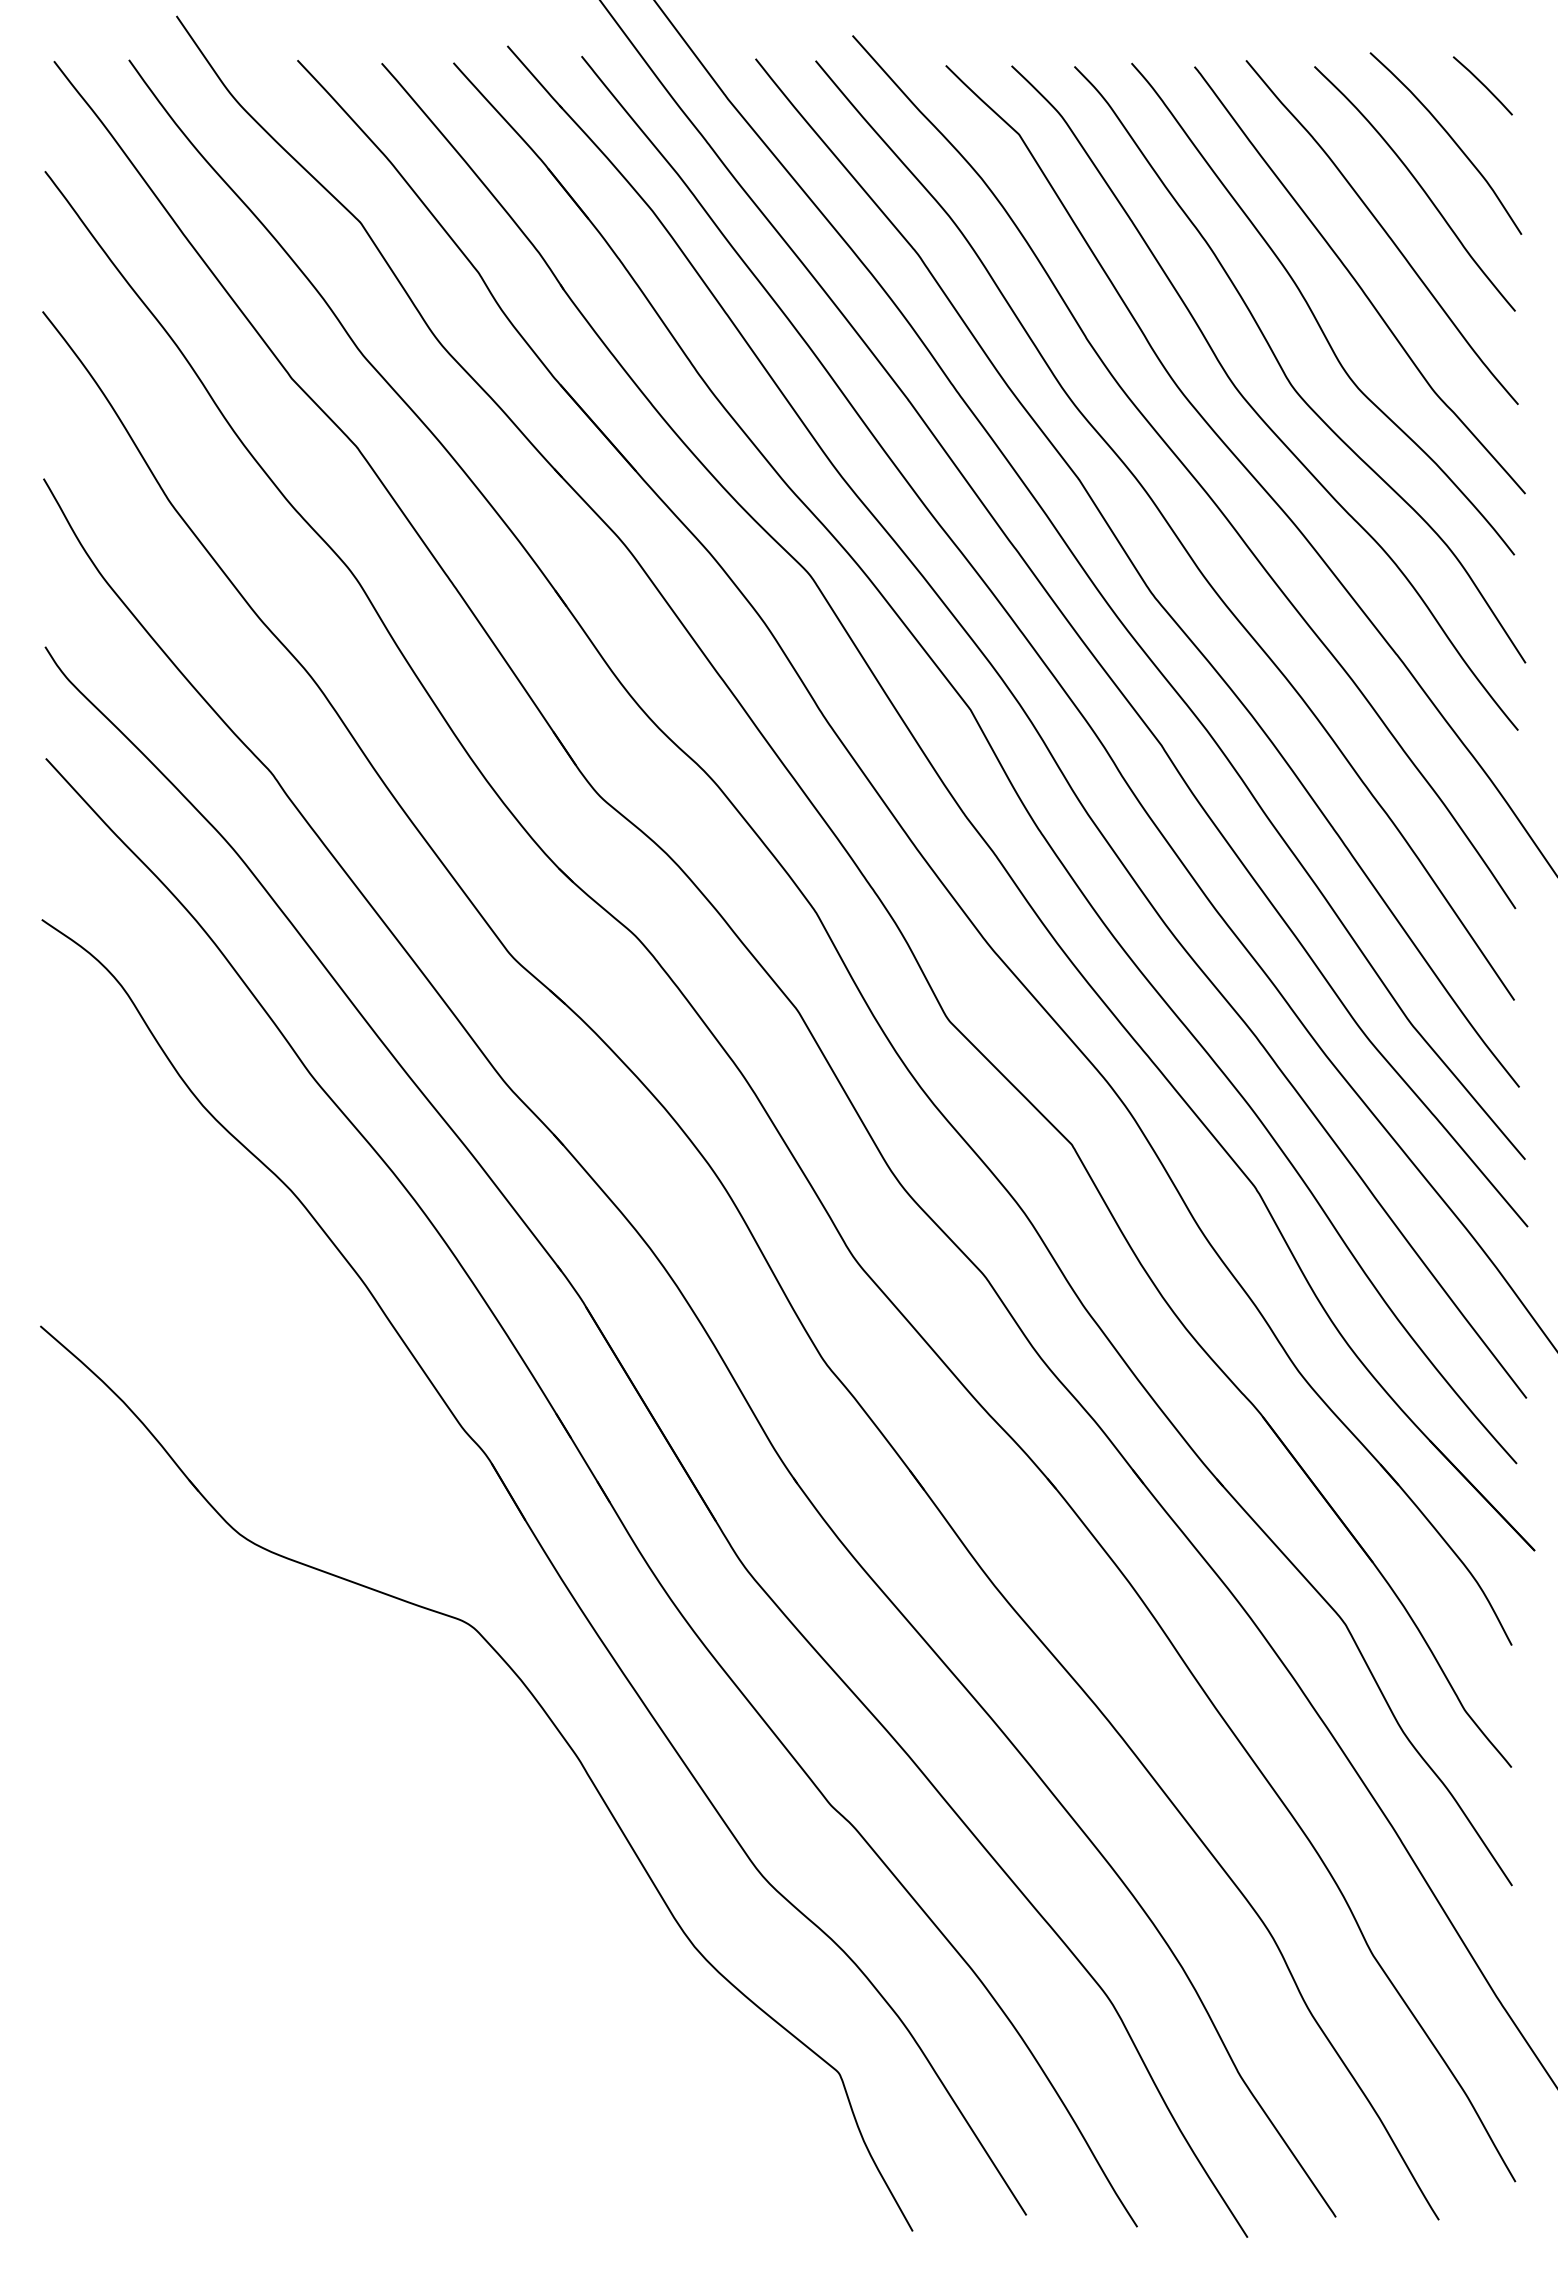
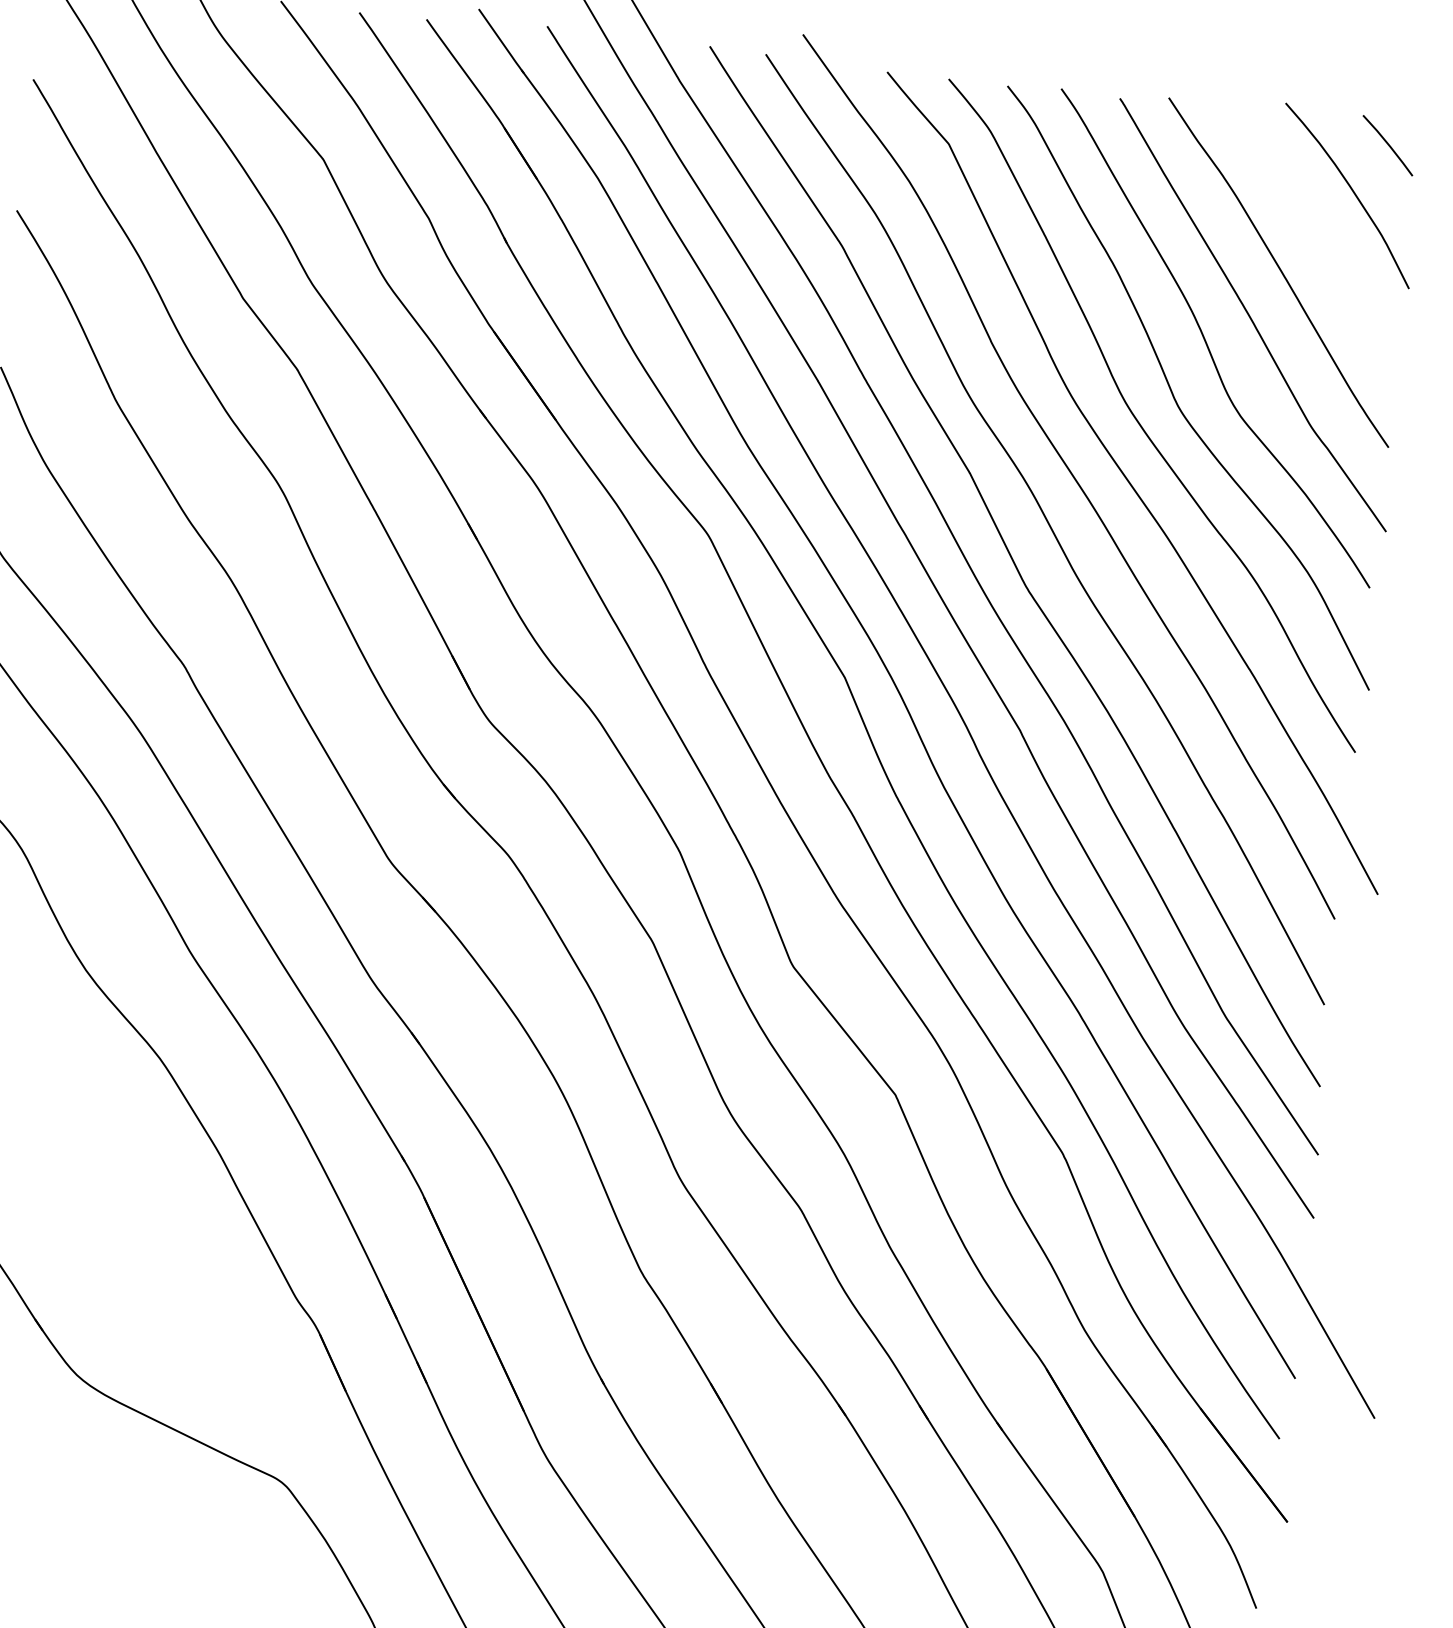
curve: (1418, 185) -> (1317, 232), removed

